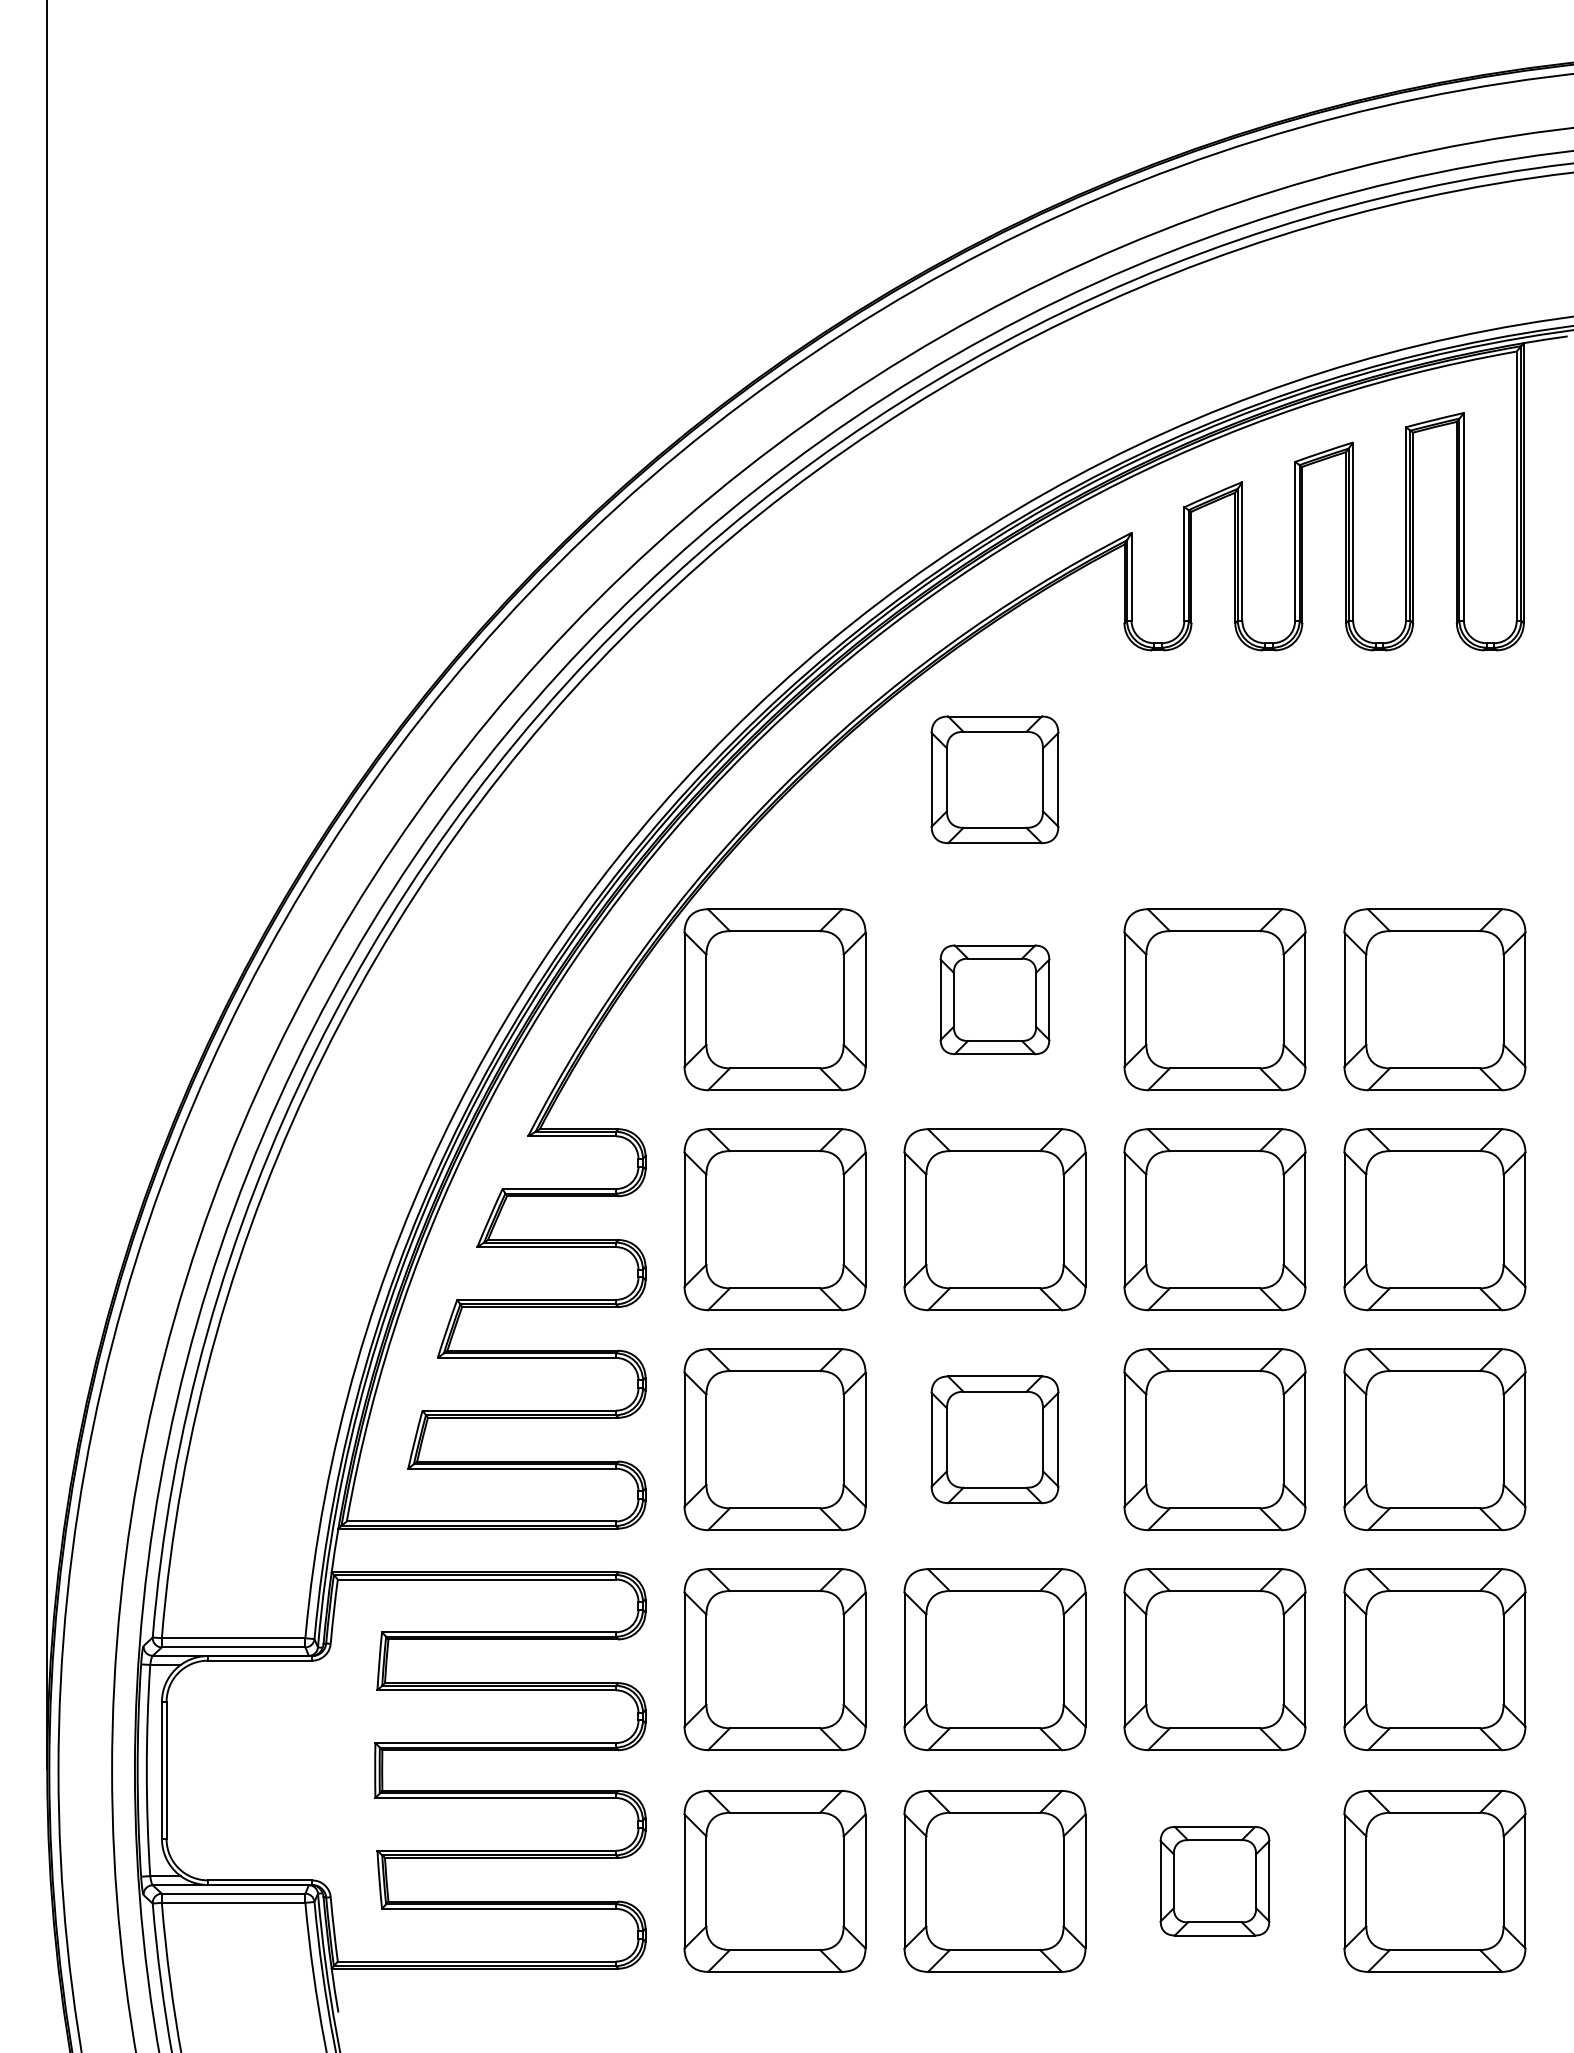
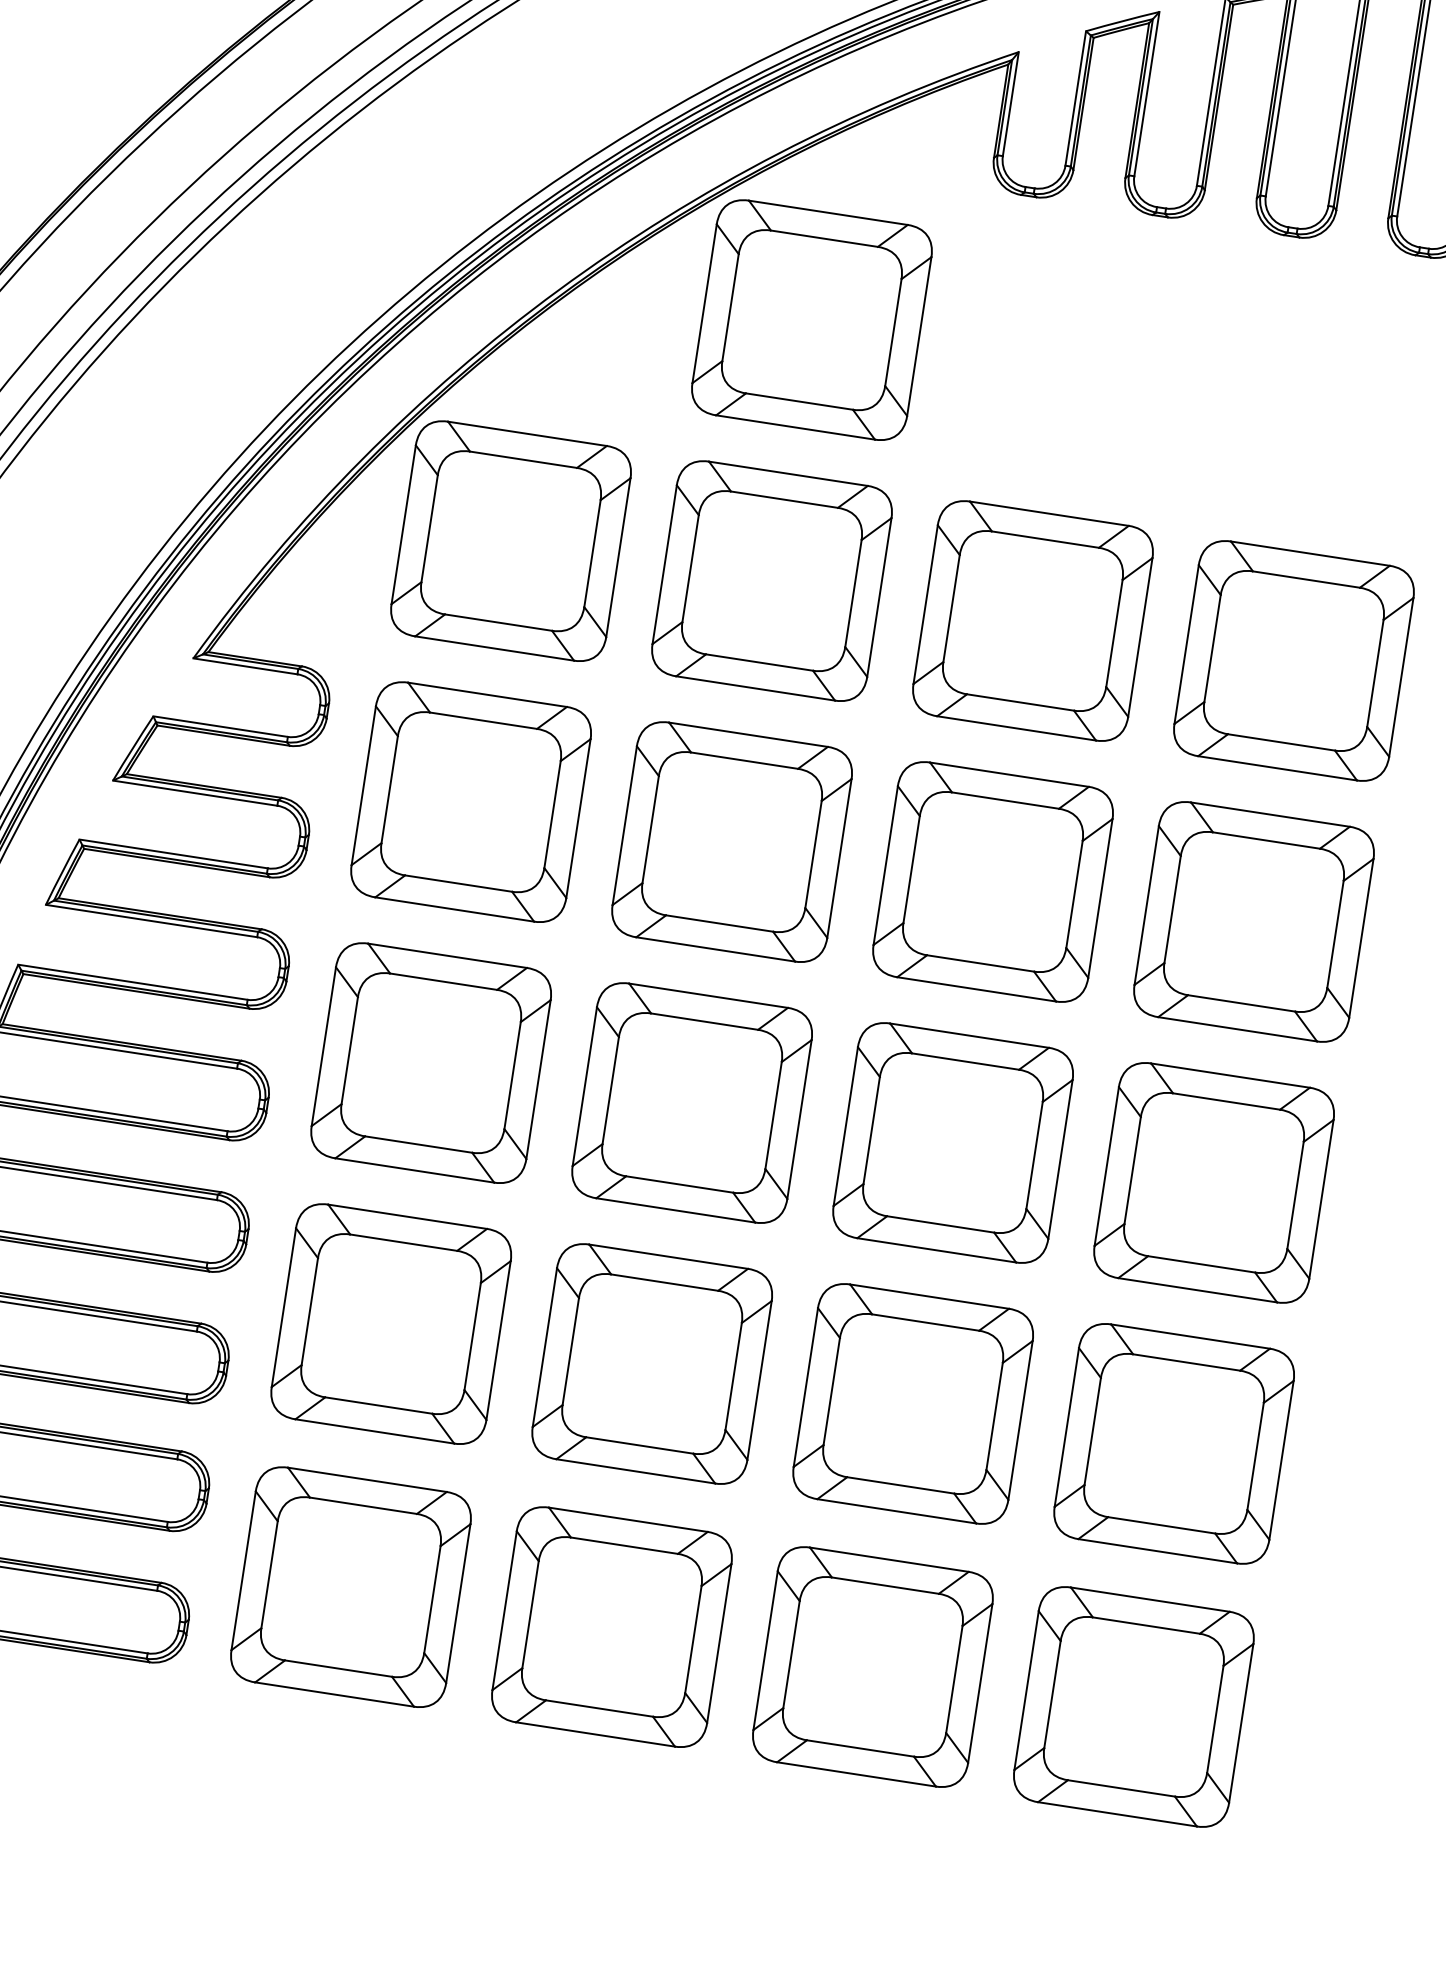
part: (994, 779) -> (811, 319), size x1.43
part: (994, 999) -> (771, 580), size x1.67
part: (994, 1439) -> (691, 1102), size x1.43
part: (1214, 1880) -> (872, 1665), size x1.67

